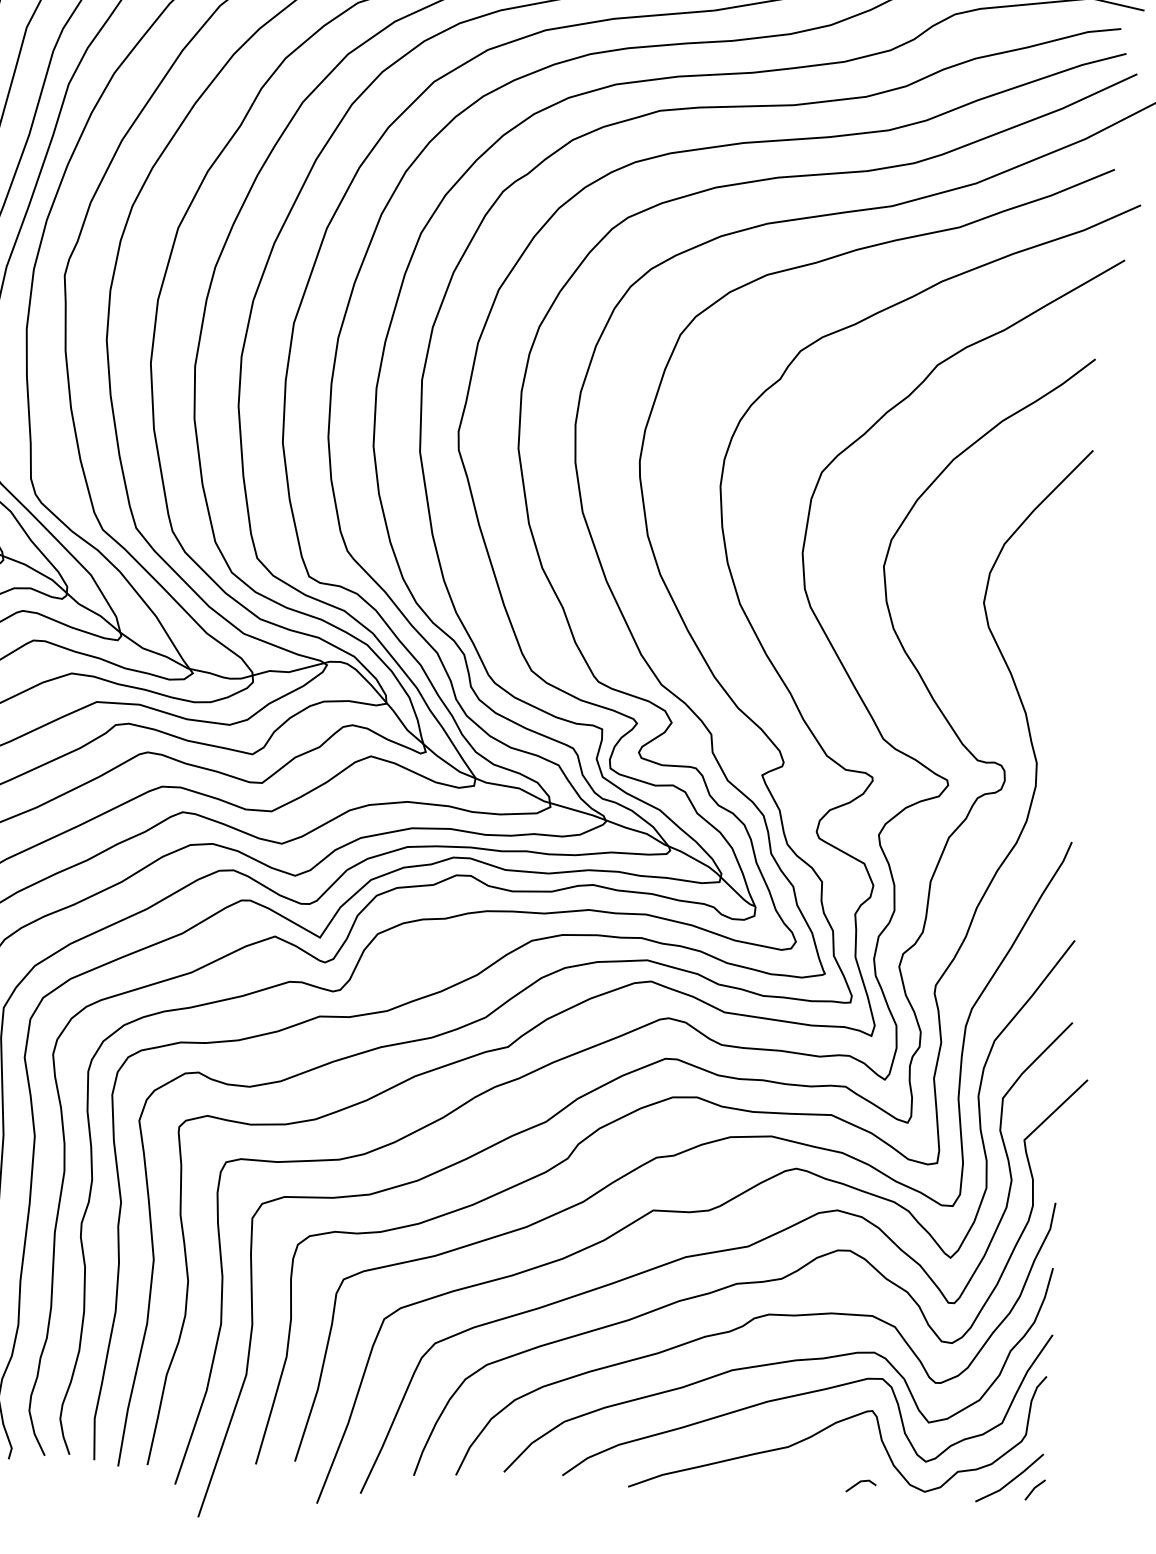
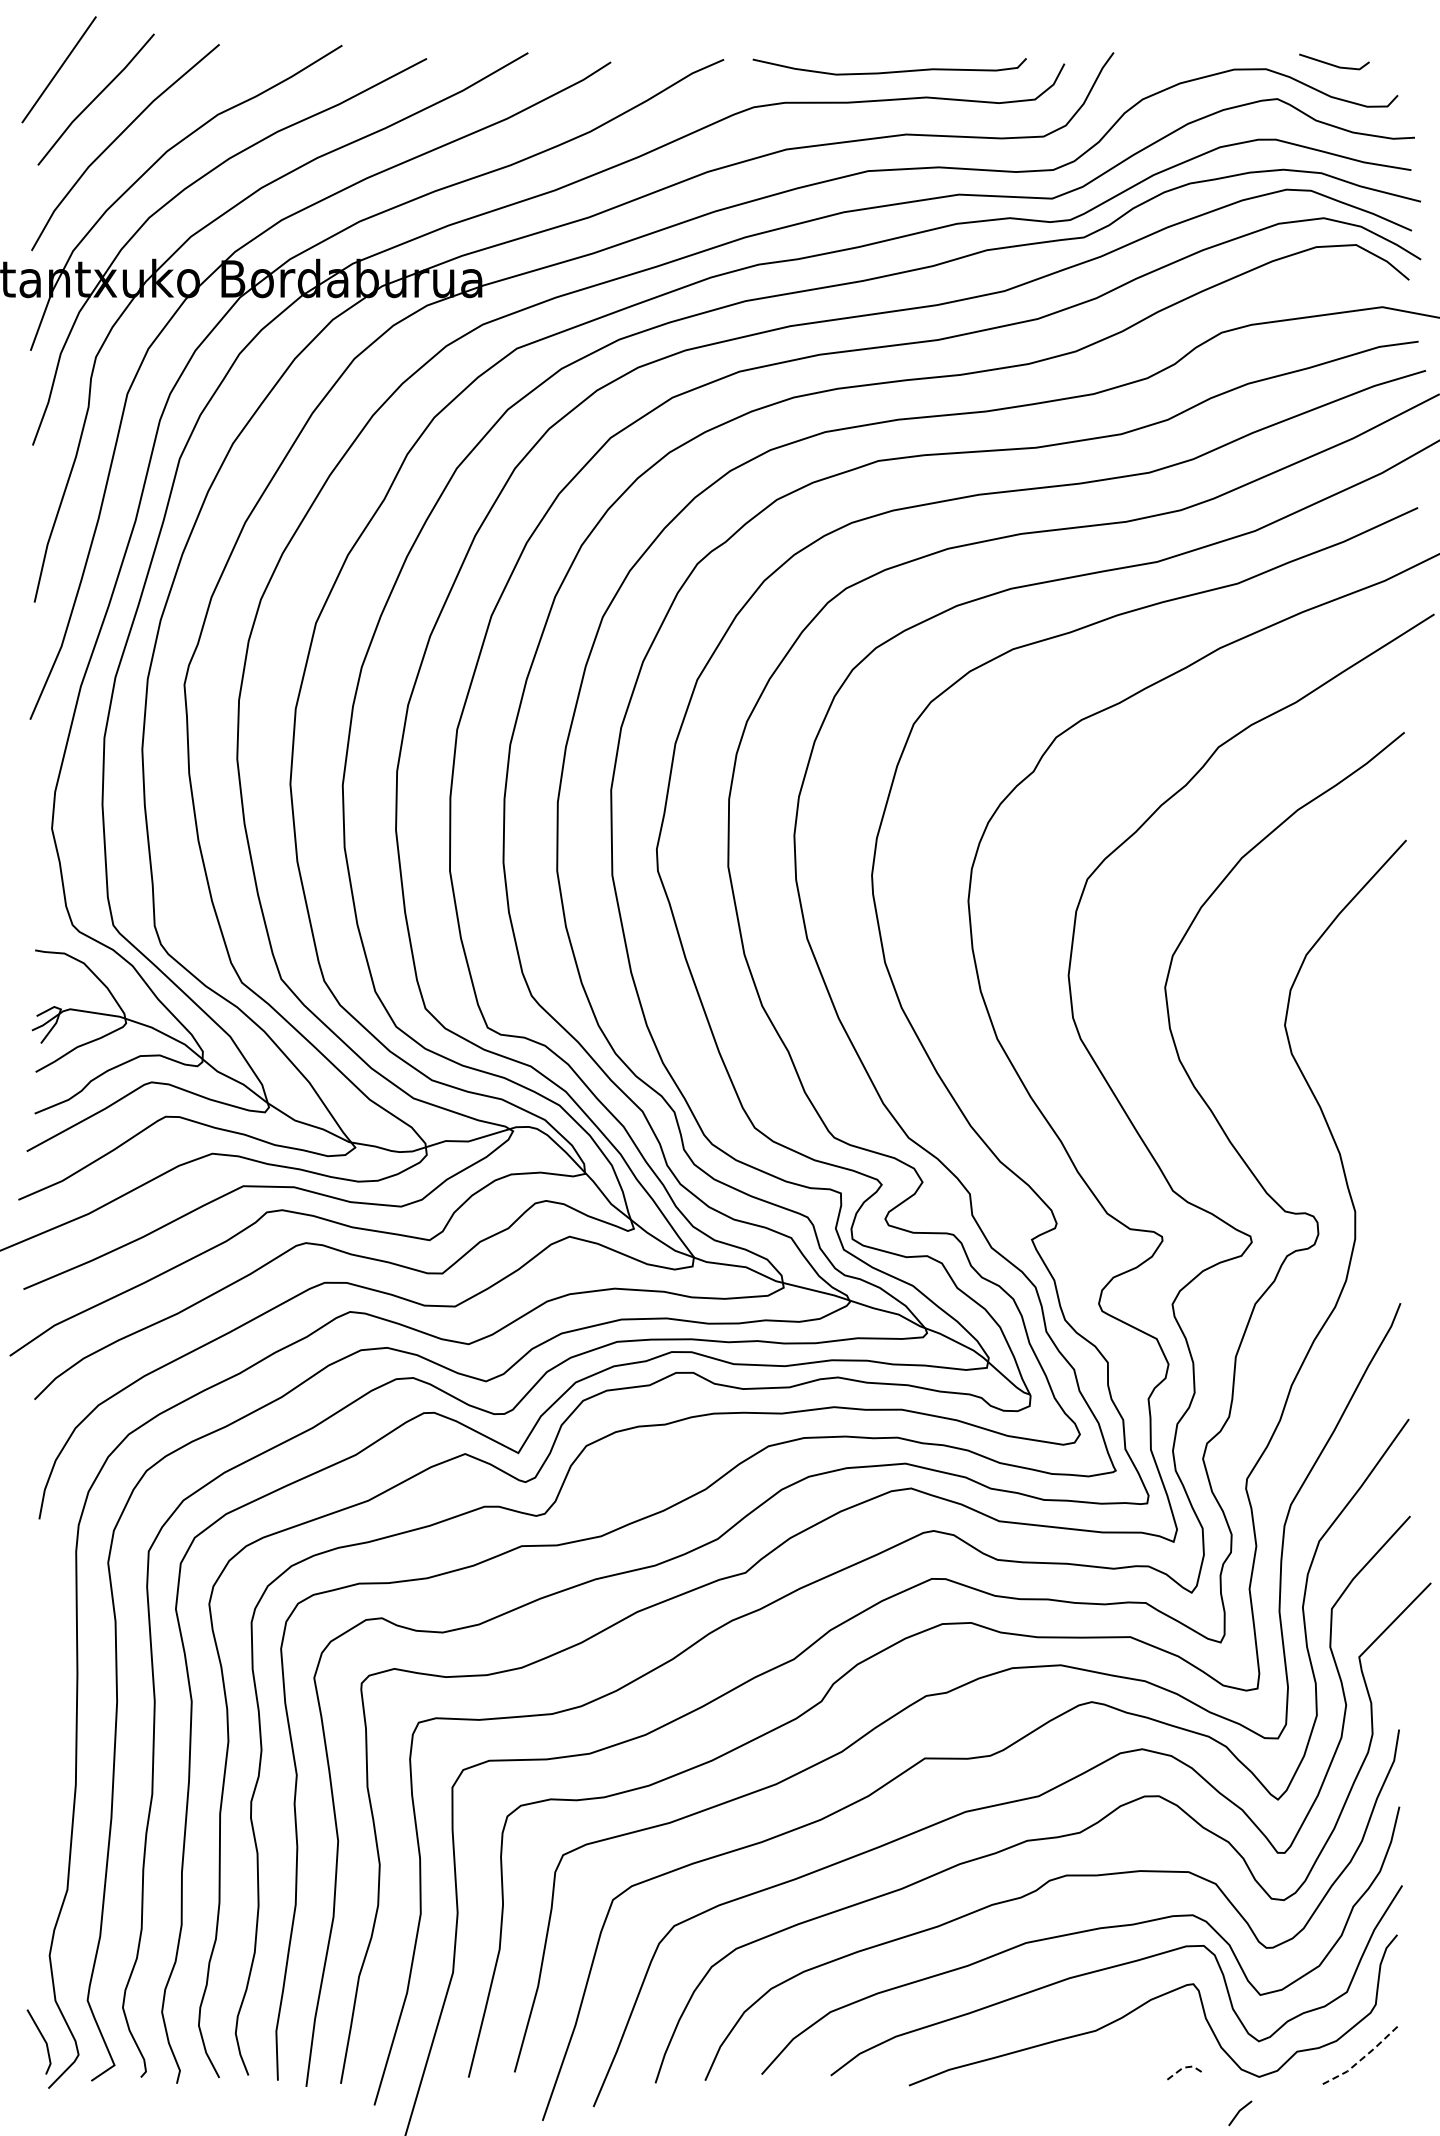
line: (1012, 1480) -> (1361, 2059), solid -> dashed
line: (861, 1481) -> (1183, 2067), solid -> dashed
line: (1034, 1489) -> (1239, 2112), moved

